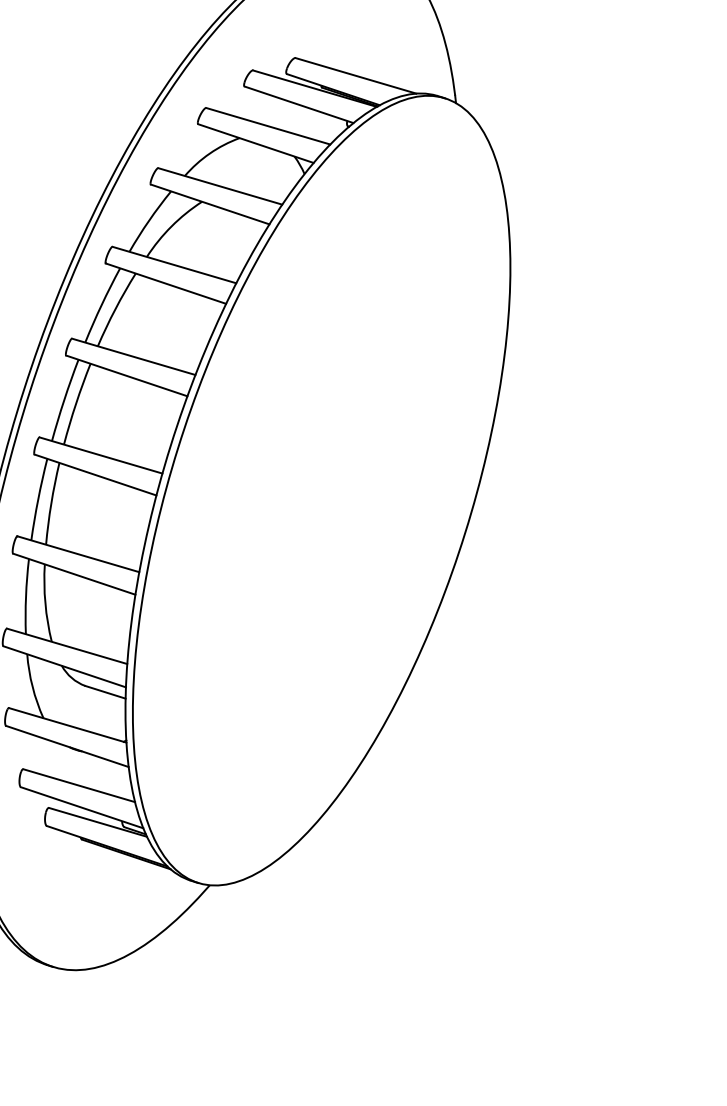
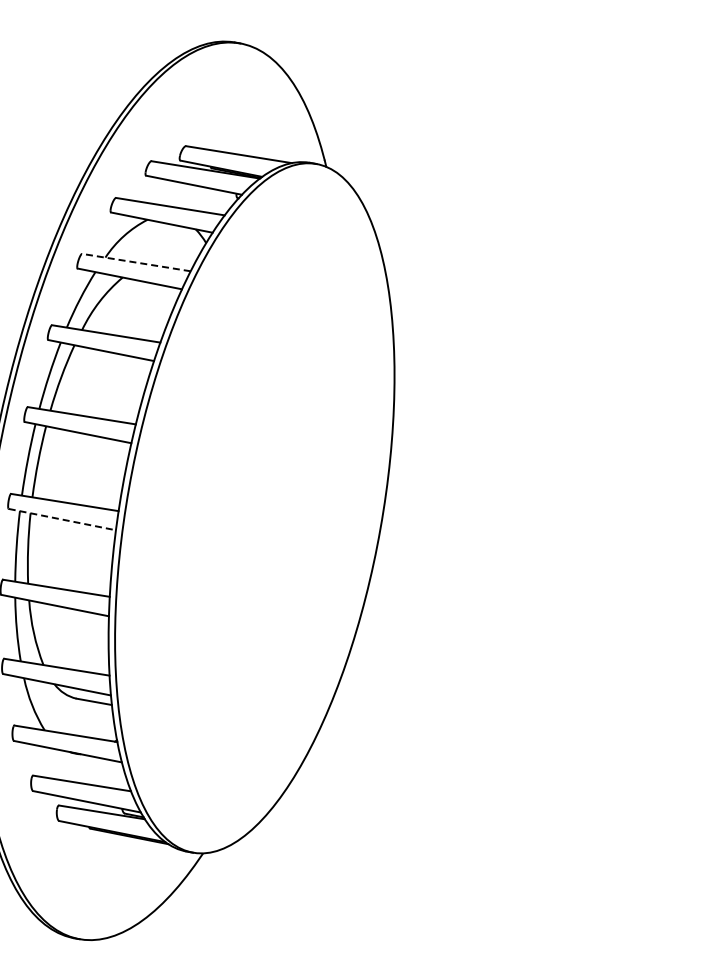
line: (220, 186) -> (136, 262), solid -> dashed
line: (95, 474) -> (62, 519), solid -> dashed

